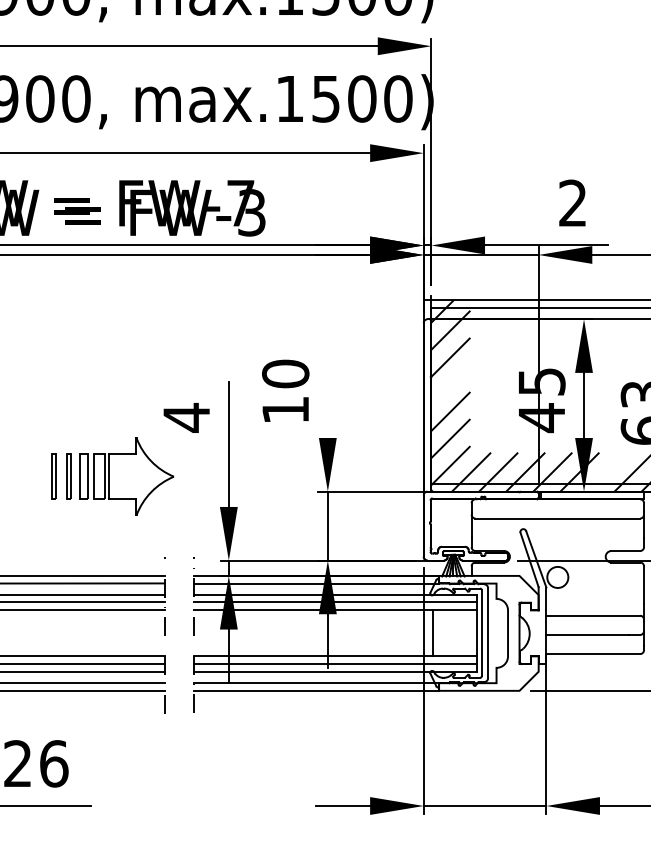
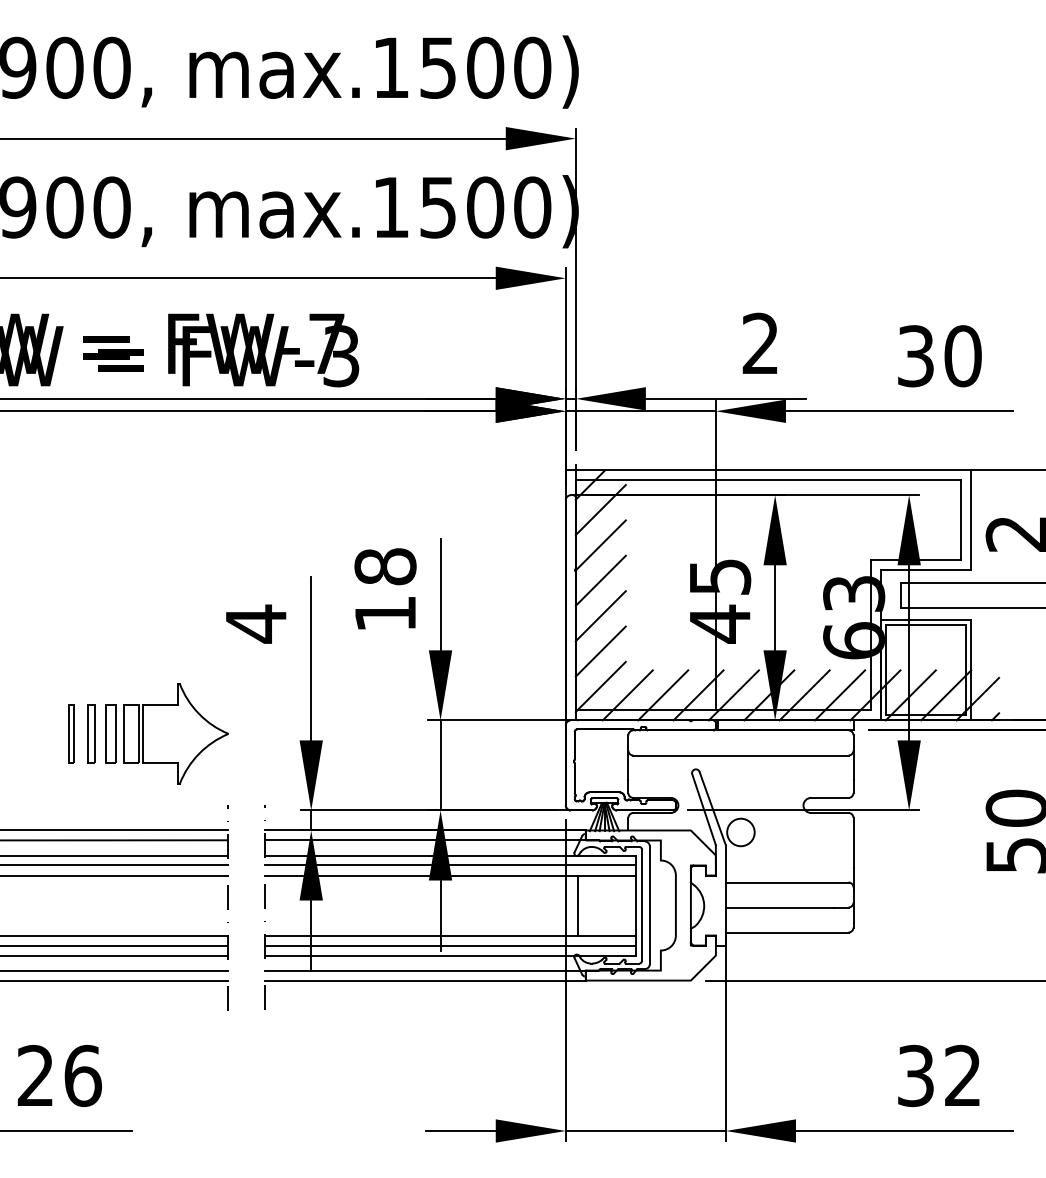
text: (285, 373) -> (385, 566), 10 -> 18
line: (450, 384) -> (600, 580), added
line: (327, 395) -> (440, 594), added
line: (606, 472) -> (804, 695), added
part: (112, 476) -> (148, 733), moved

